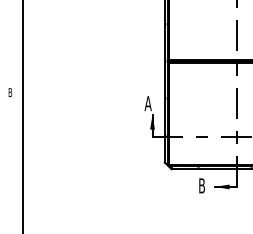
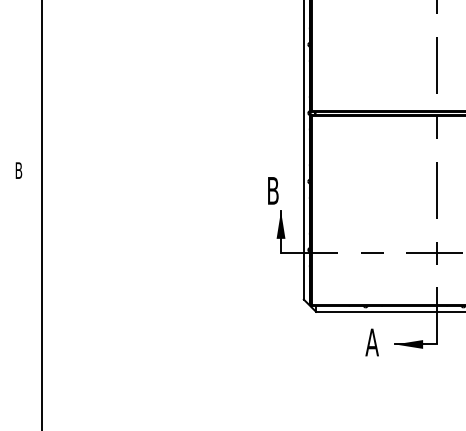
text: (147, 103) -> (271, 190), A -> B
text: (201, 185) -> (371, 341), B -> A

